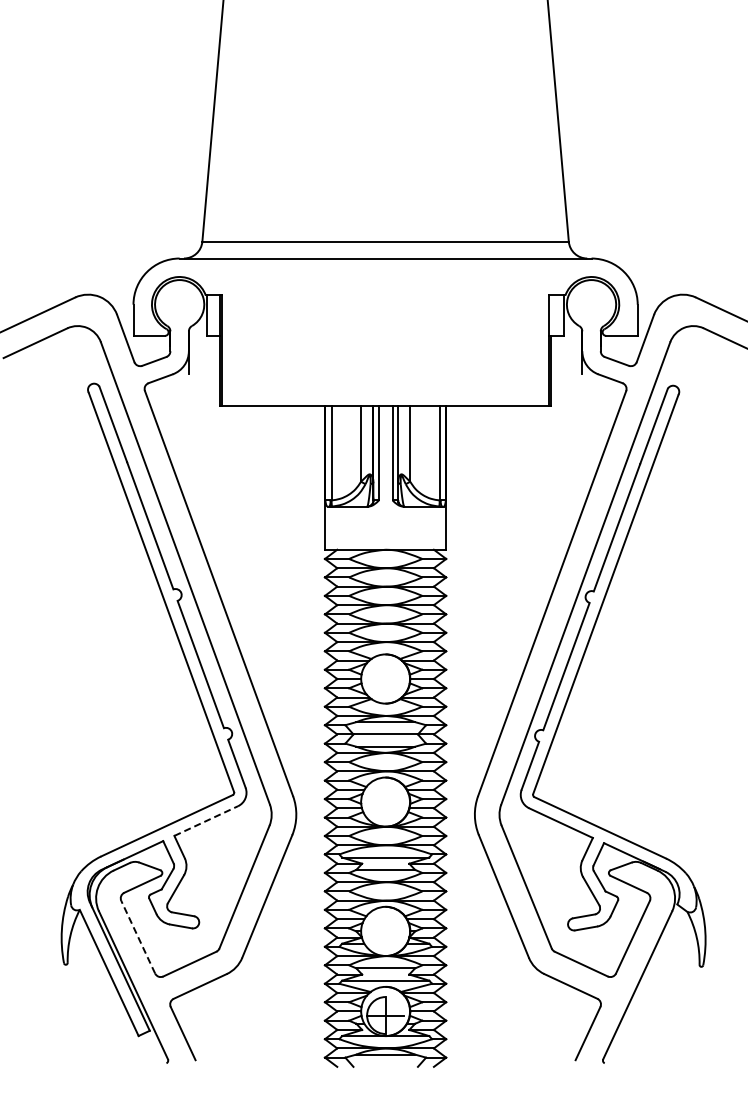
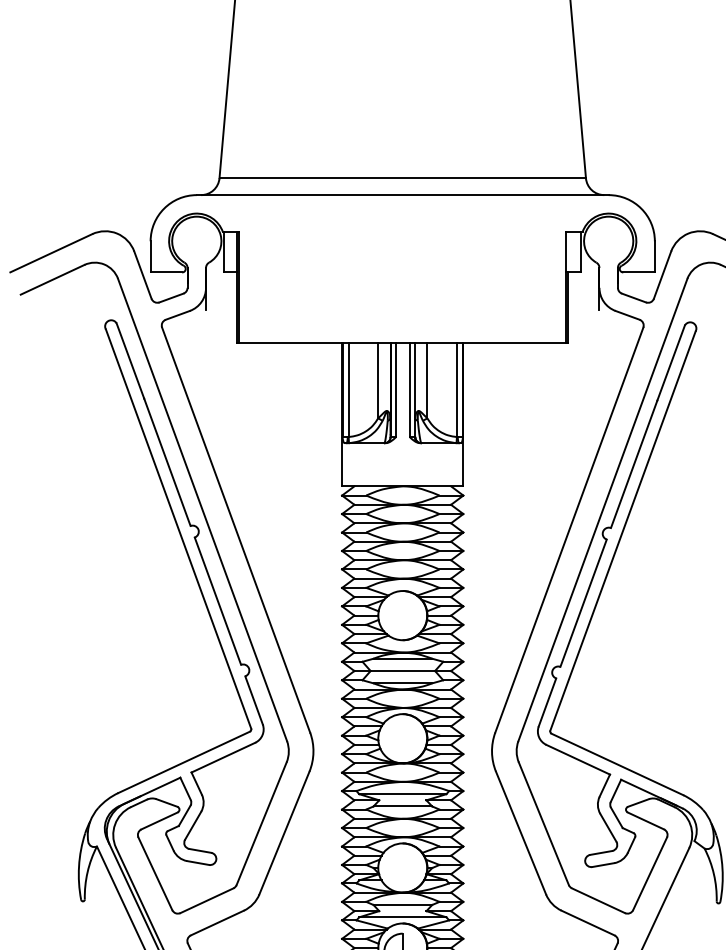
line: (206, 820) -> (223, 757), dashed -> solid
line: (138, 936) -> (155, 873), dashed -> solid

